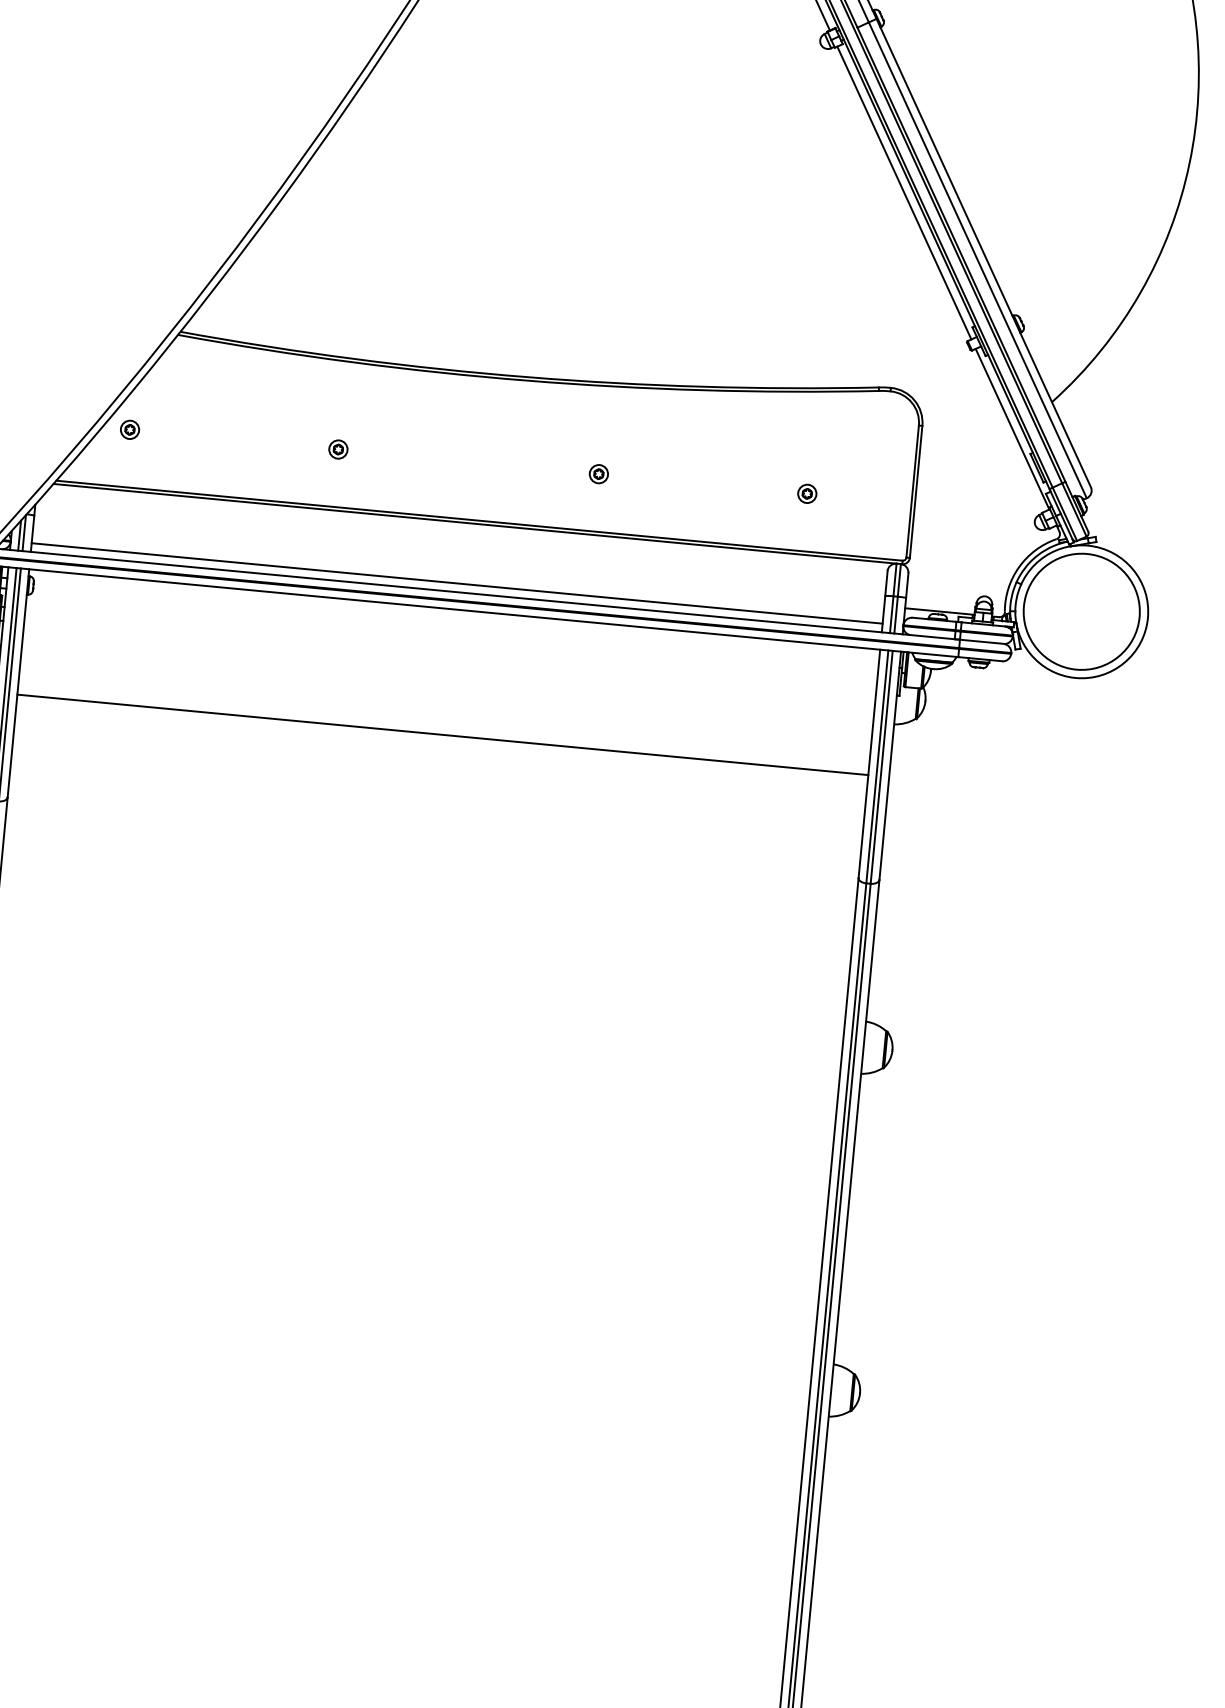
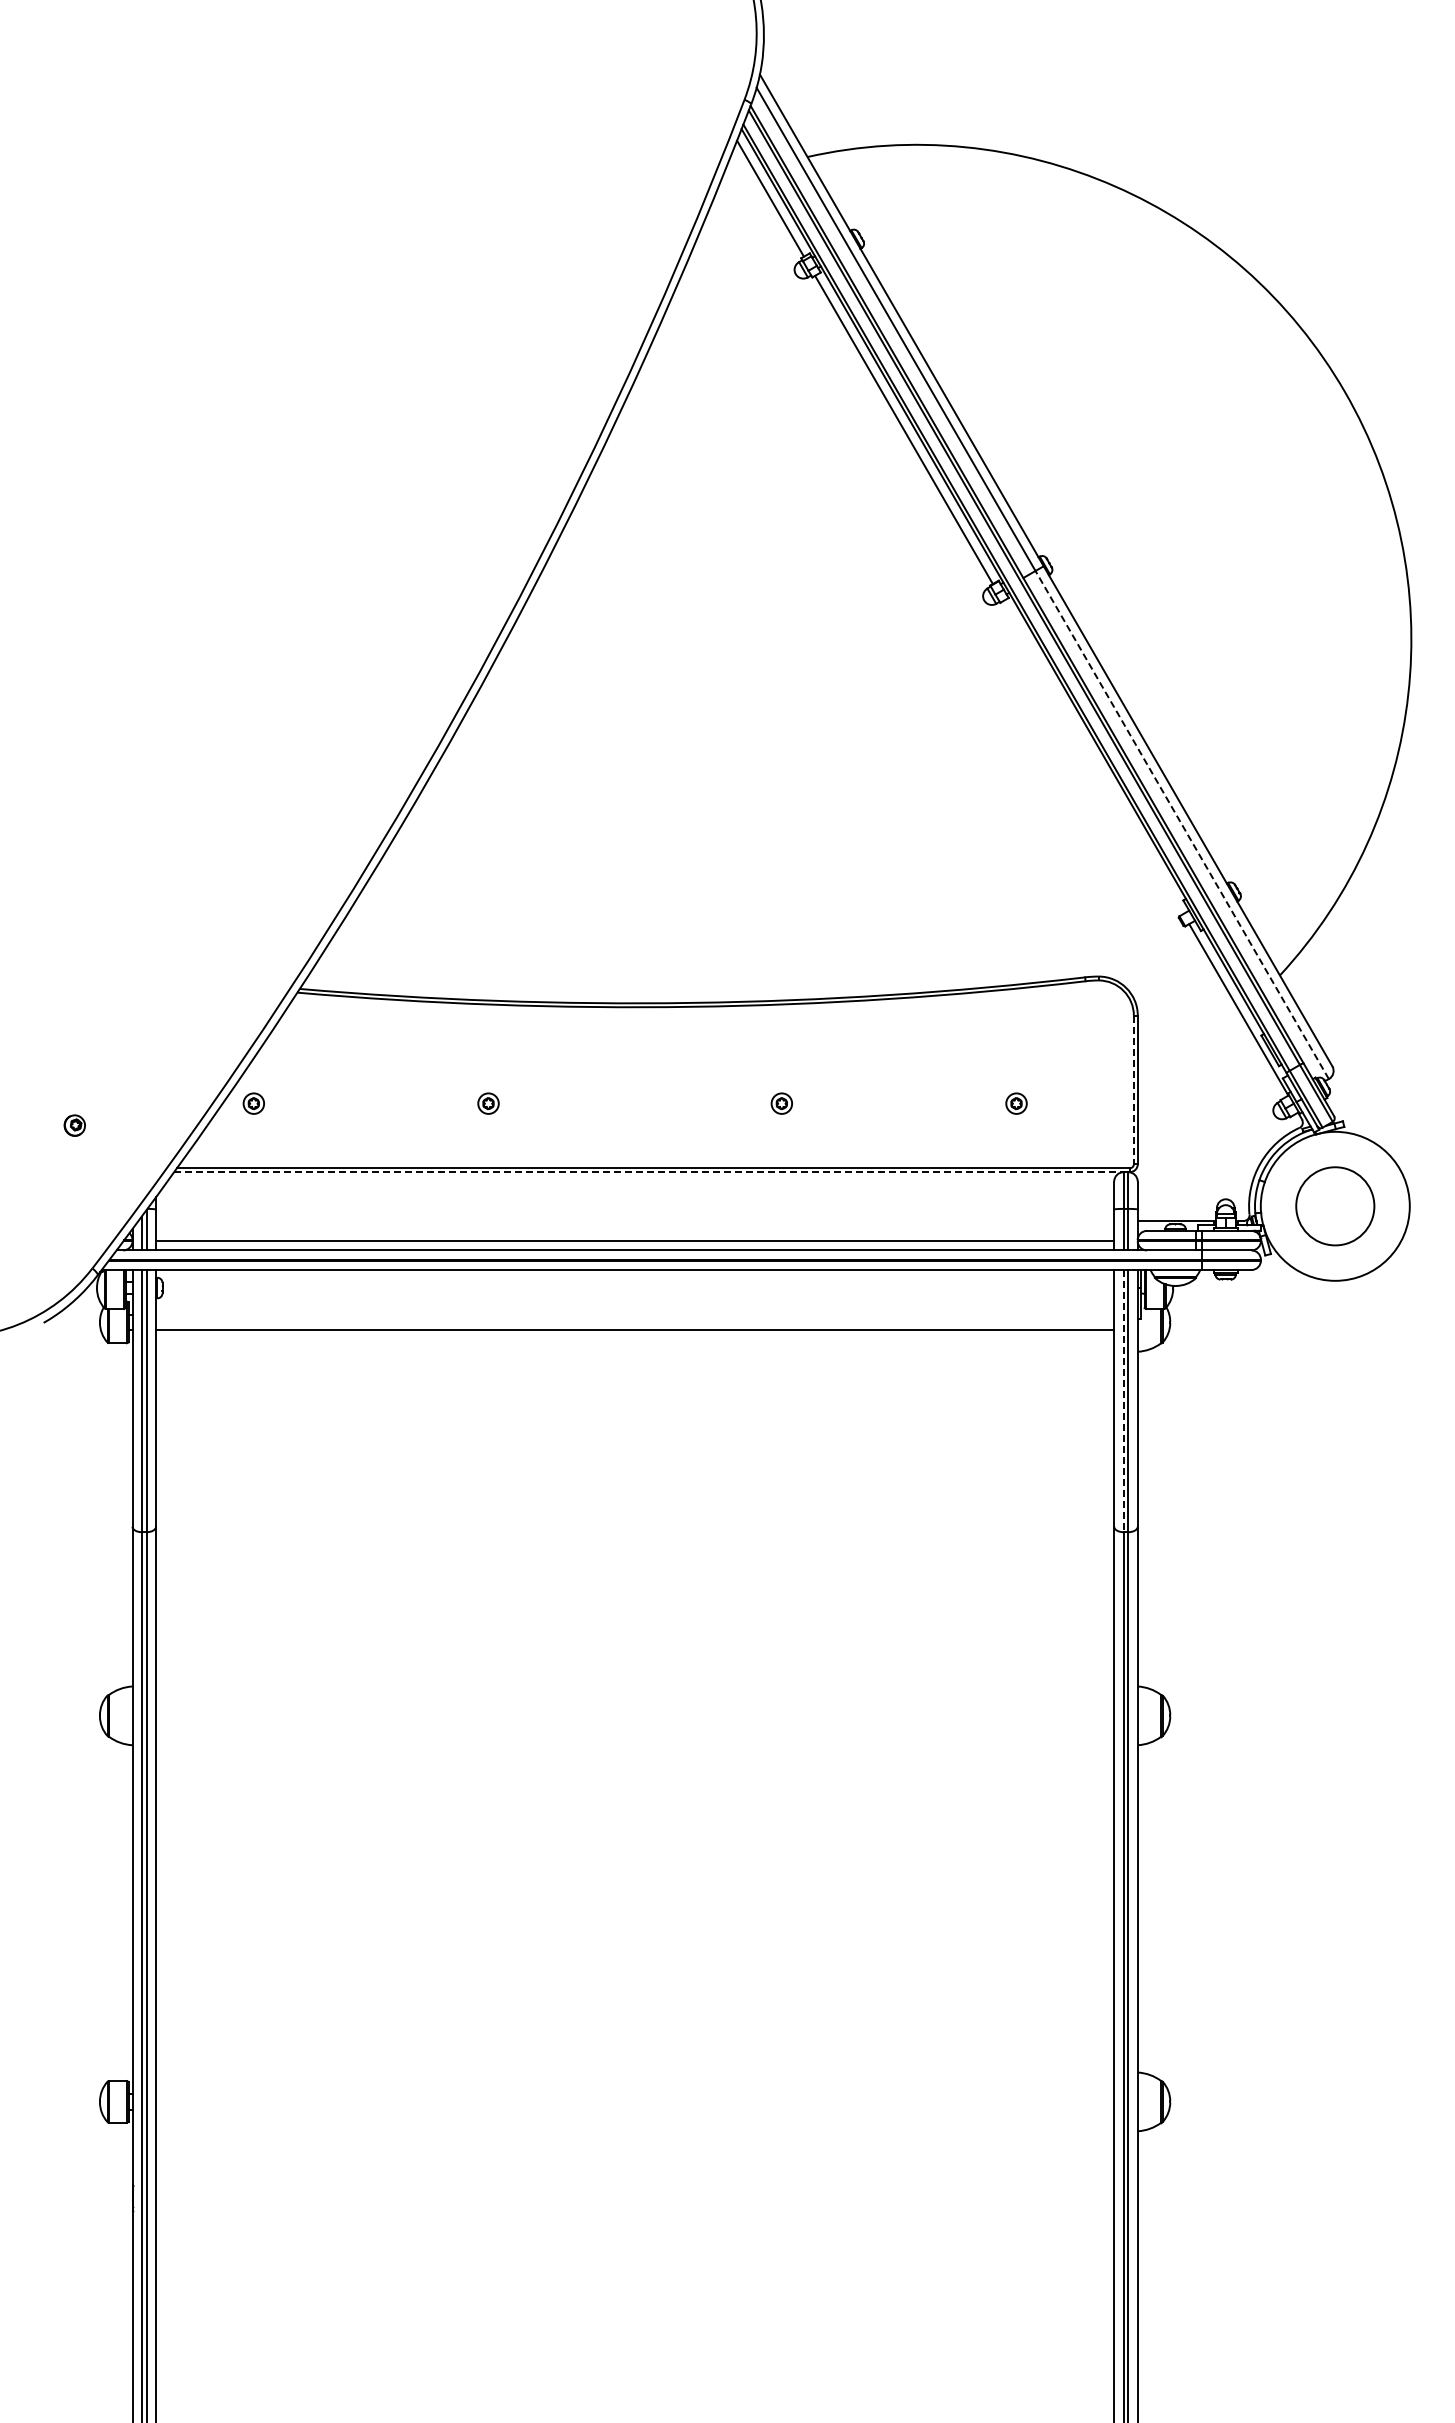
line: (903, 192) -> (1092, 757), removed
line: (977, 259) -> (1181, 824), solid -> dashed
line: (912, 492) -> (1133, 1090), solid -> dashed
line: (474, 524) -> (648, 1172), solid -> dashed
circle: (1081, 611) -> (1335, 1206), size x0.6
line: (443, 735) -> (635, 1330), moved
line: (877, 767) -> (1123, 1401), solid -> dashed

